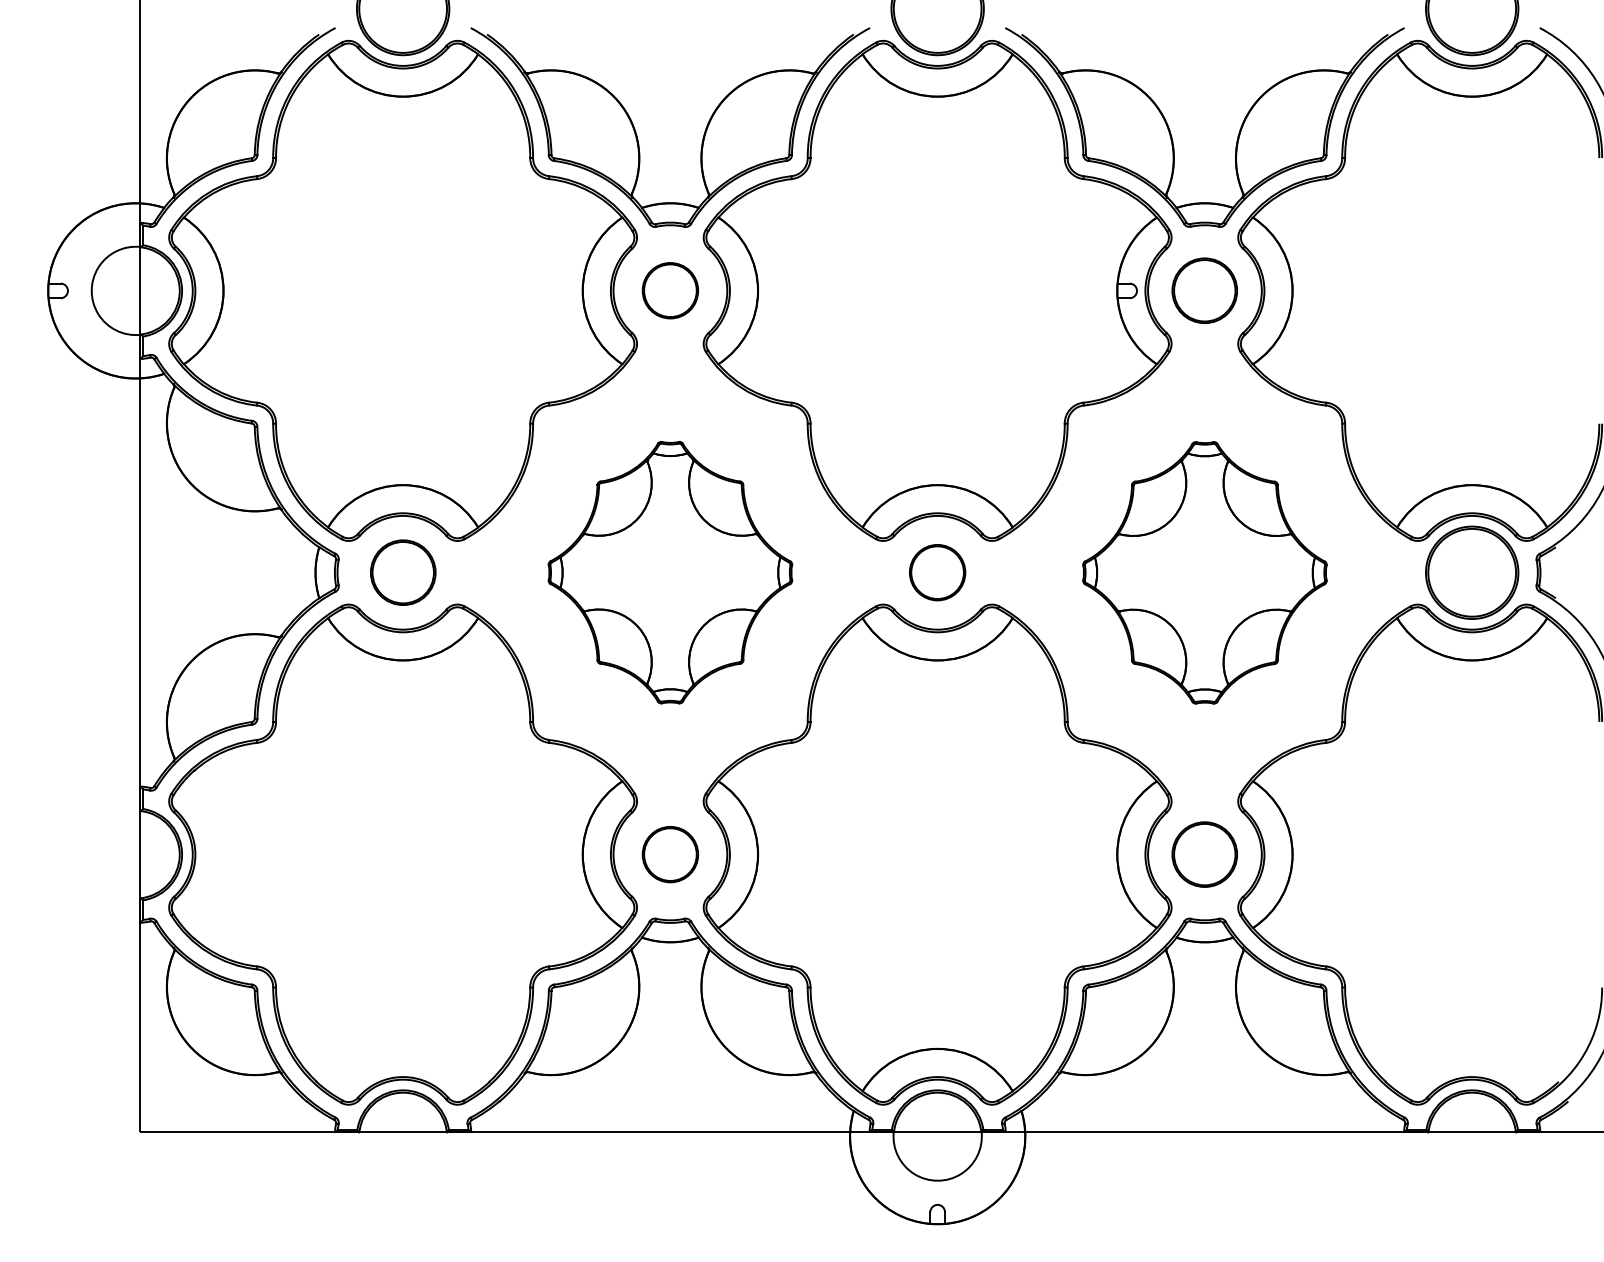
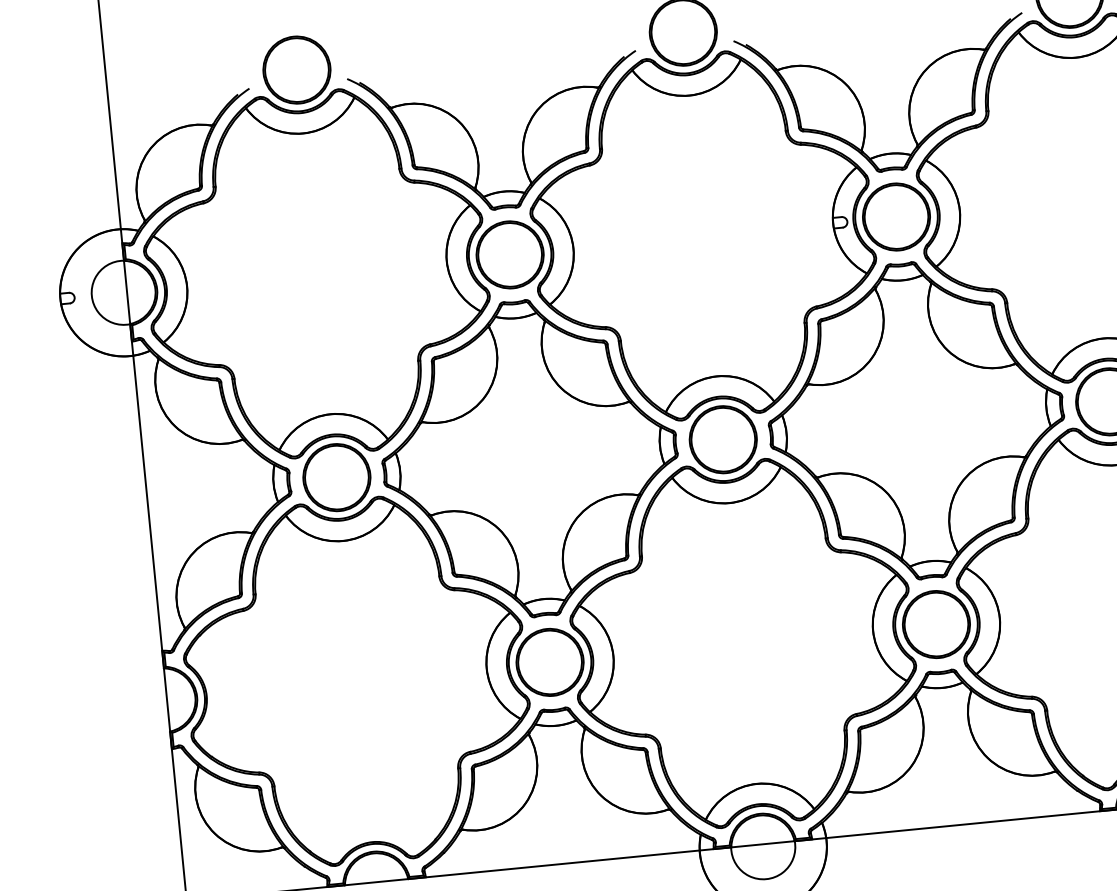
part: (670, 290) -> (510, 254), size x1.67
part: (1204, 290) -> (896, 216), size x1.43
part: (403, 572) -> (337, 477), size x1.43
part: (670, 572) -> (530, 458), size x1.67
part: (937, 572) -> (723, 439), size x1.67
part: (1204, 572) -> (916, 420), size x1.67
part: (670, 854) -> (550, 662), size x1.67
part: (1204, 854) -> (936, 624), size x1.43

